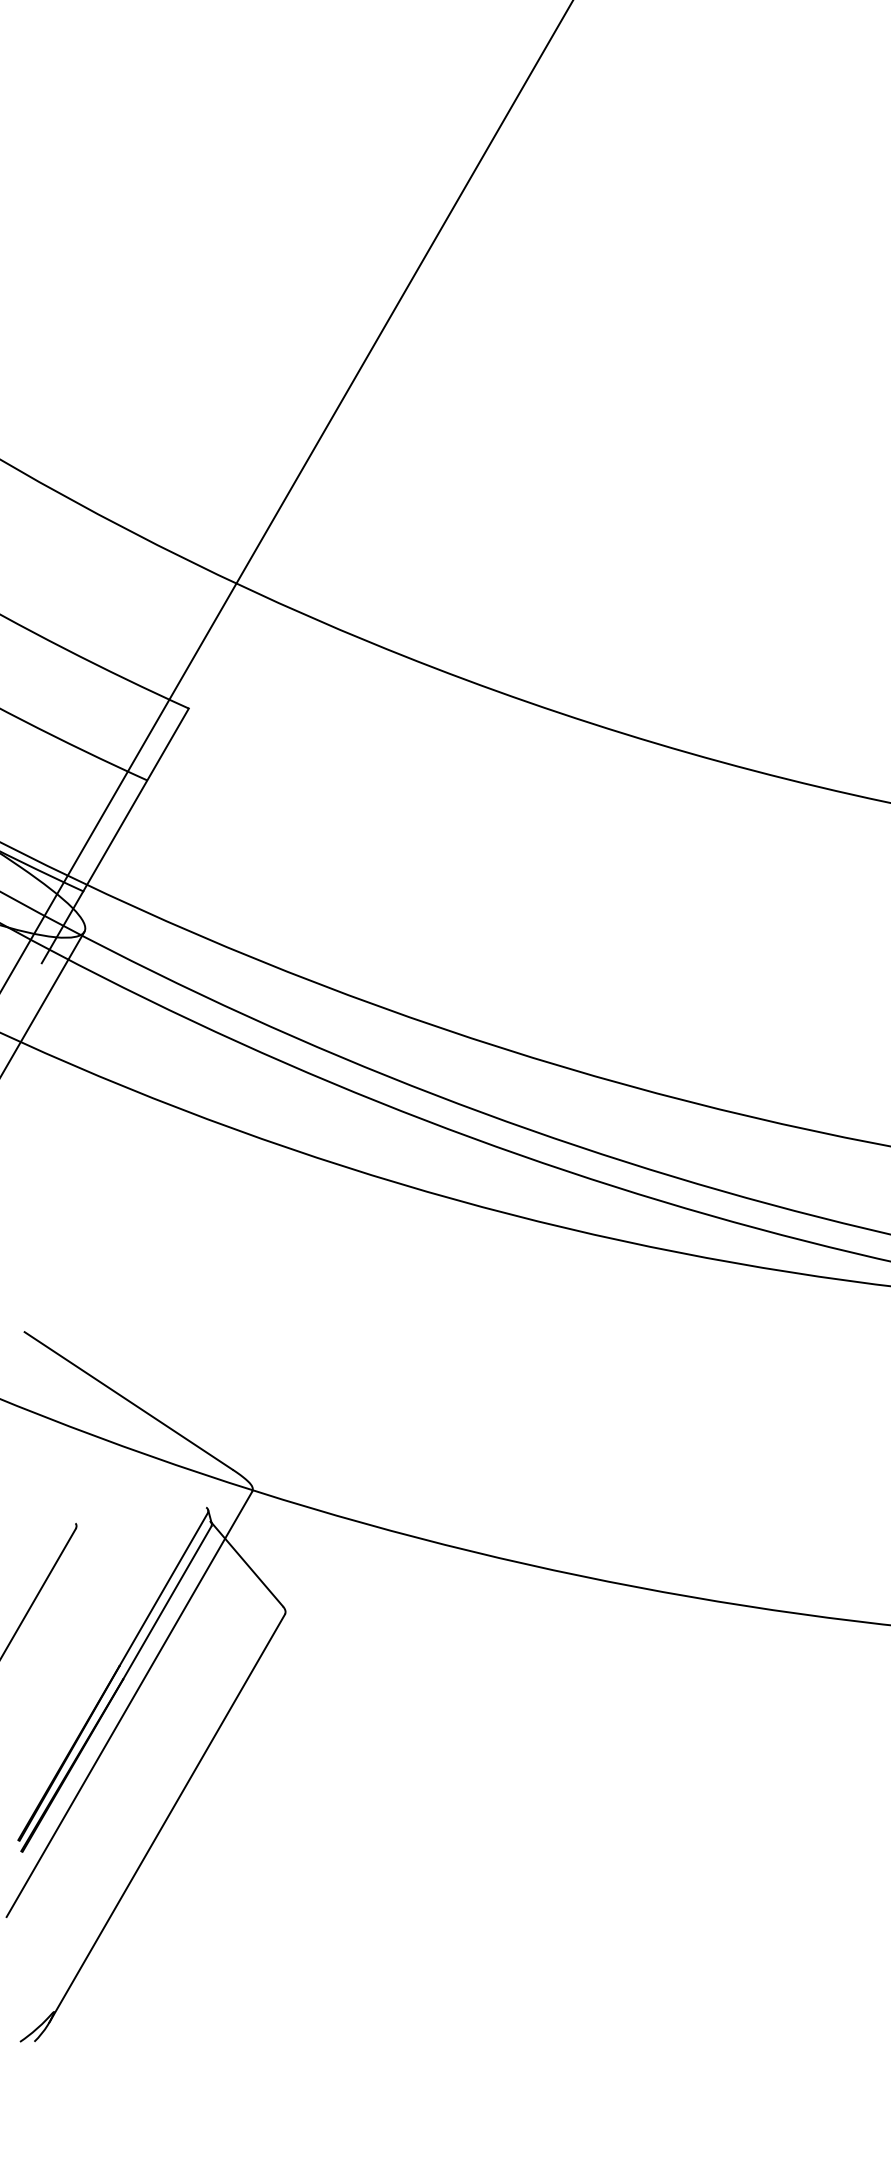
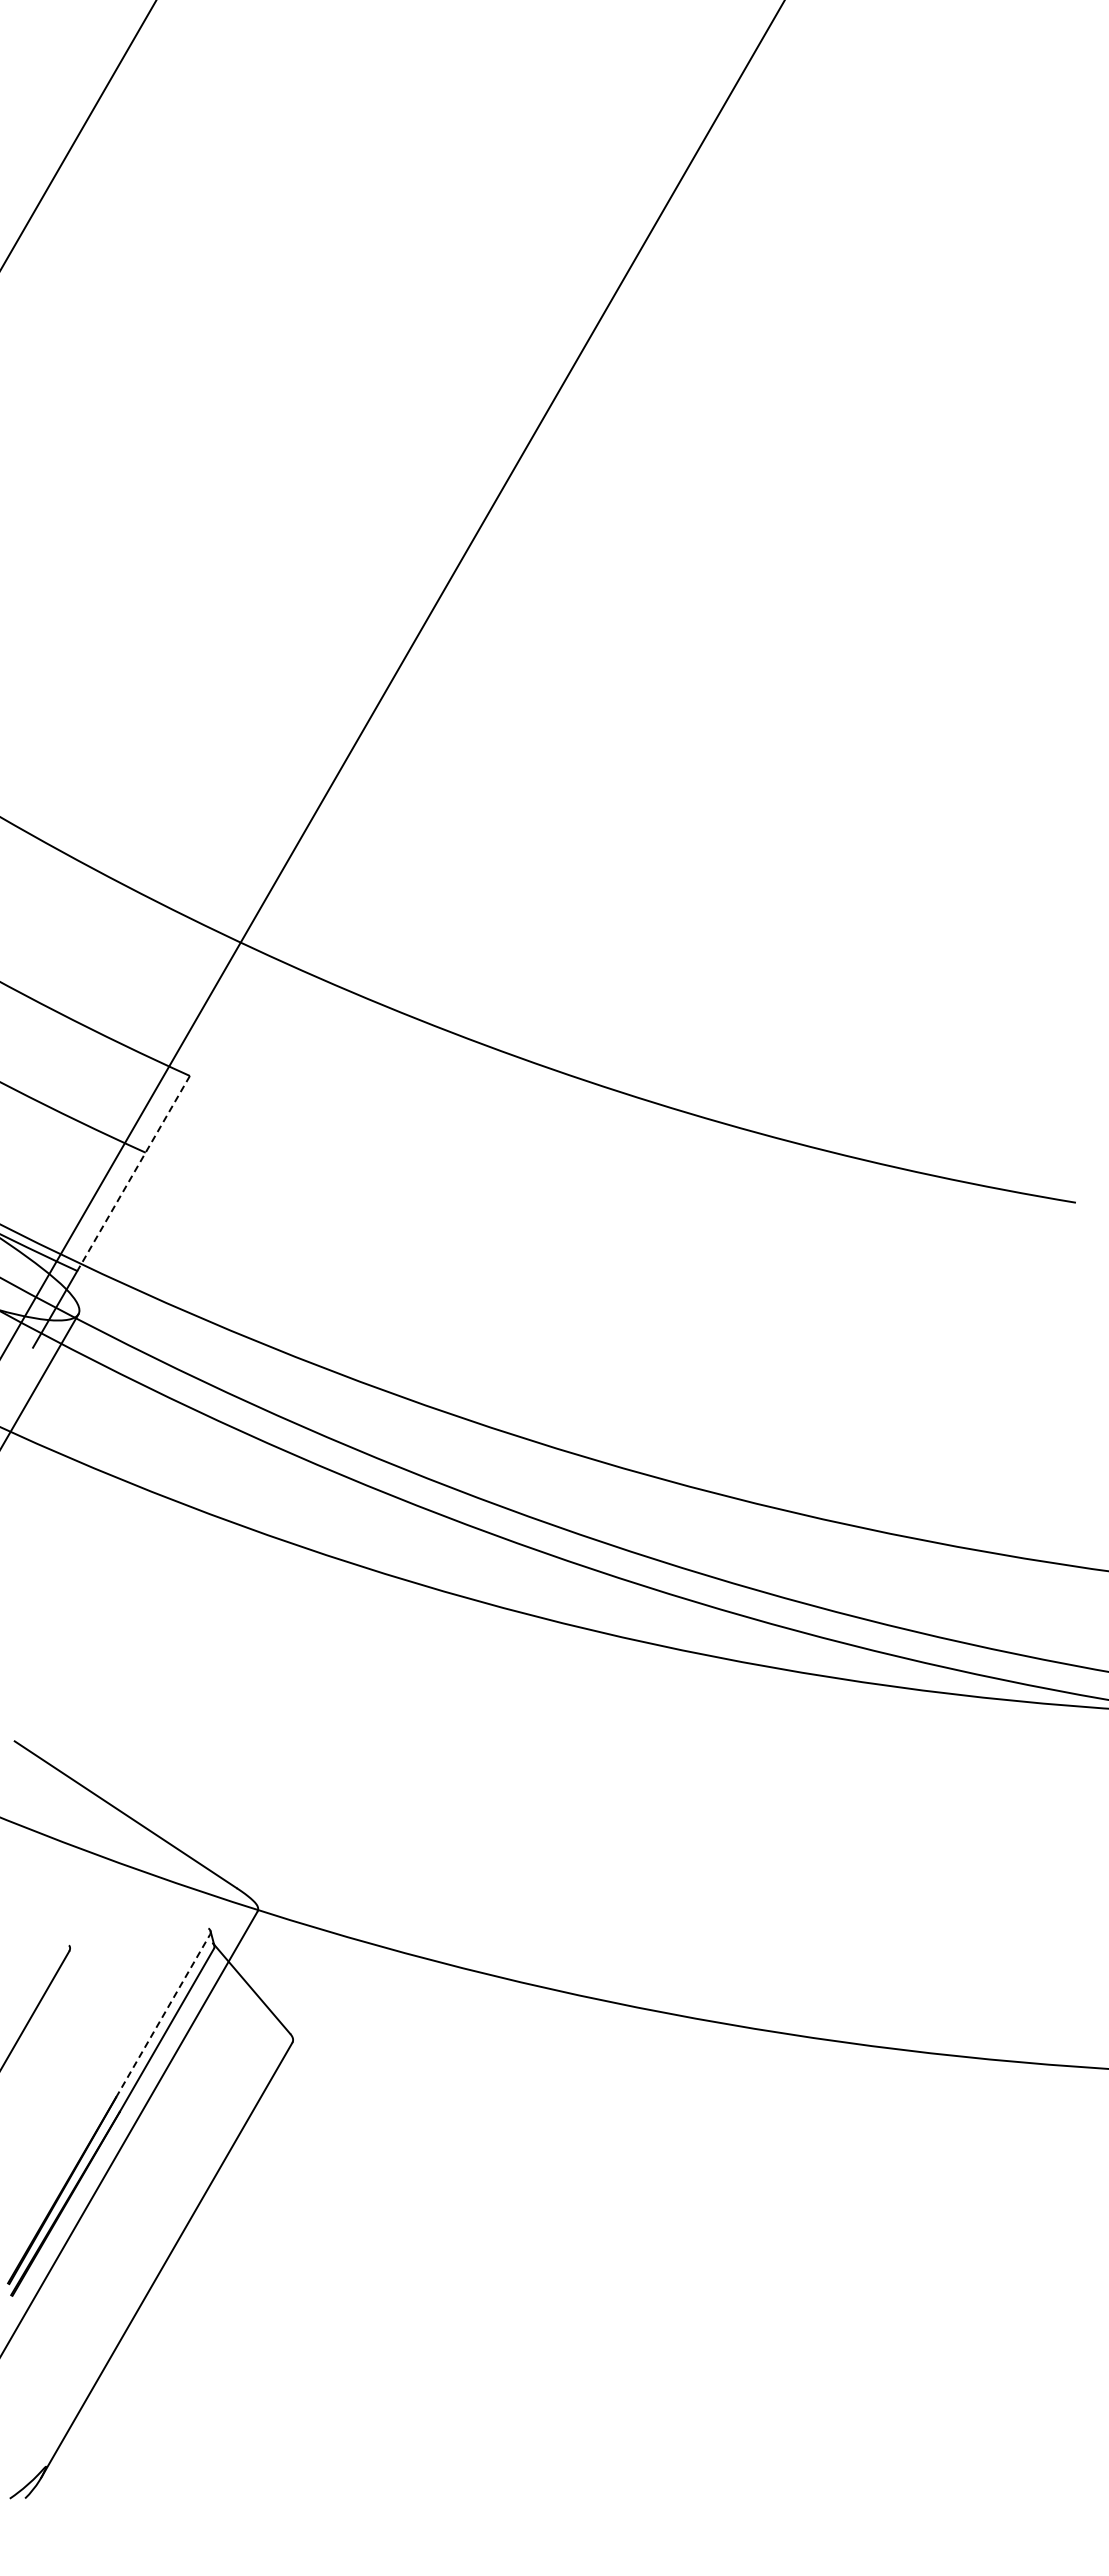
line: (135, 799) -> (133, 1173), solid -> dashed
line: (164, 1589) -> (163, 2015), solid -> dashed

